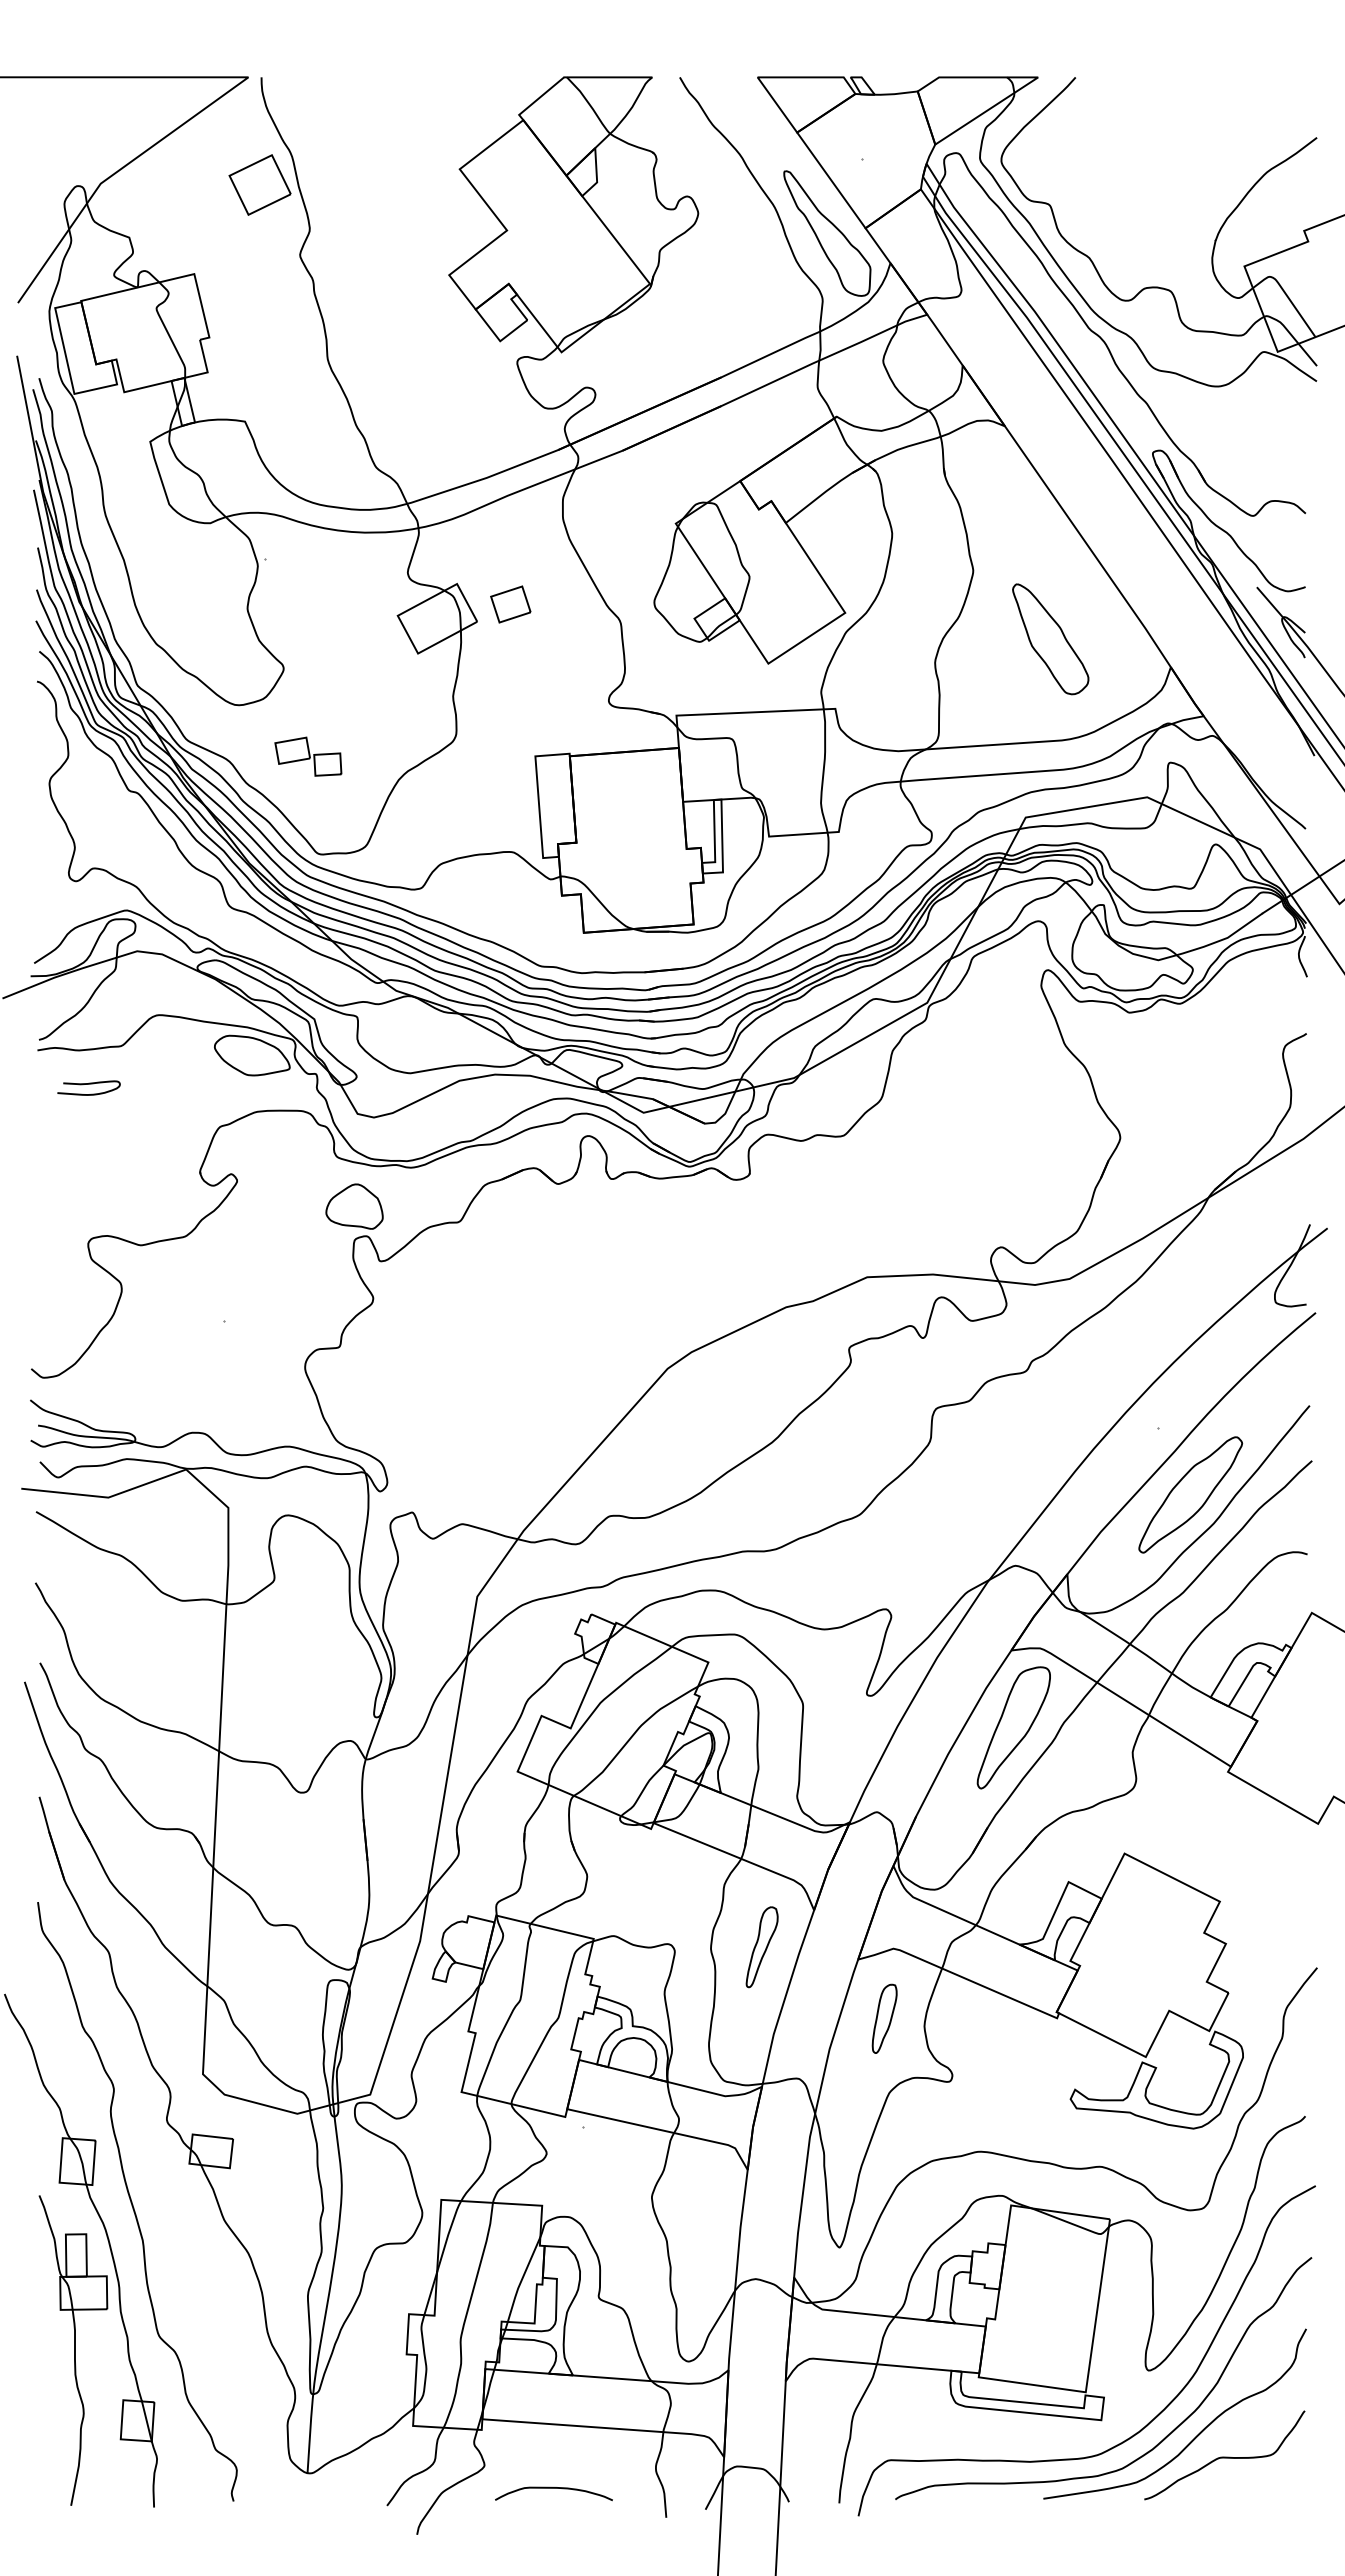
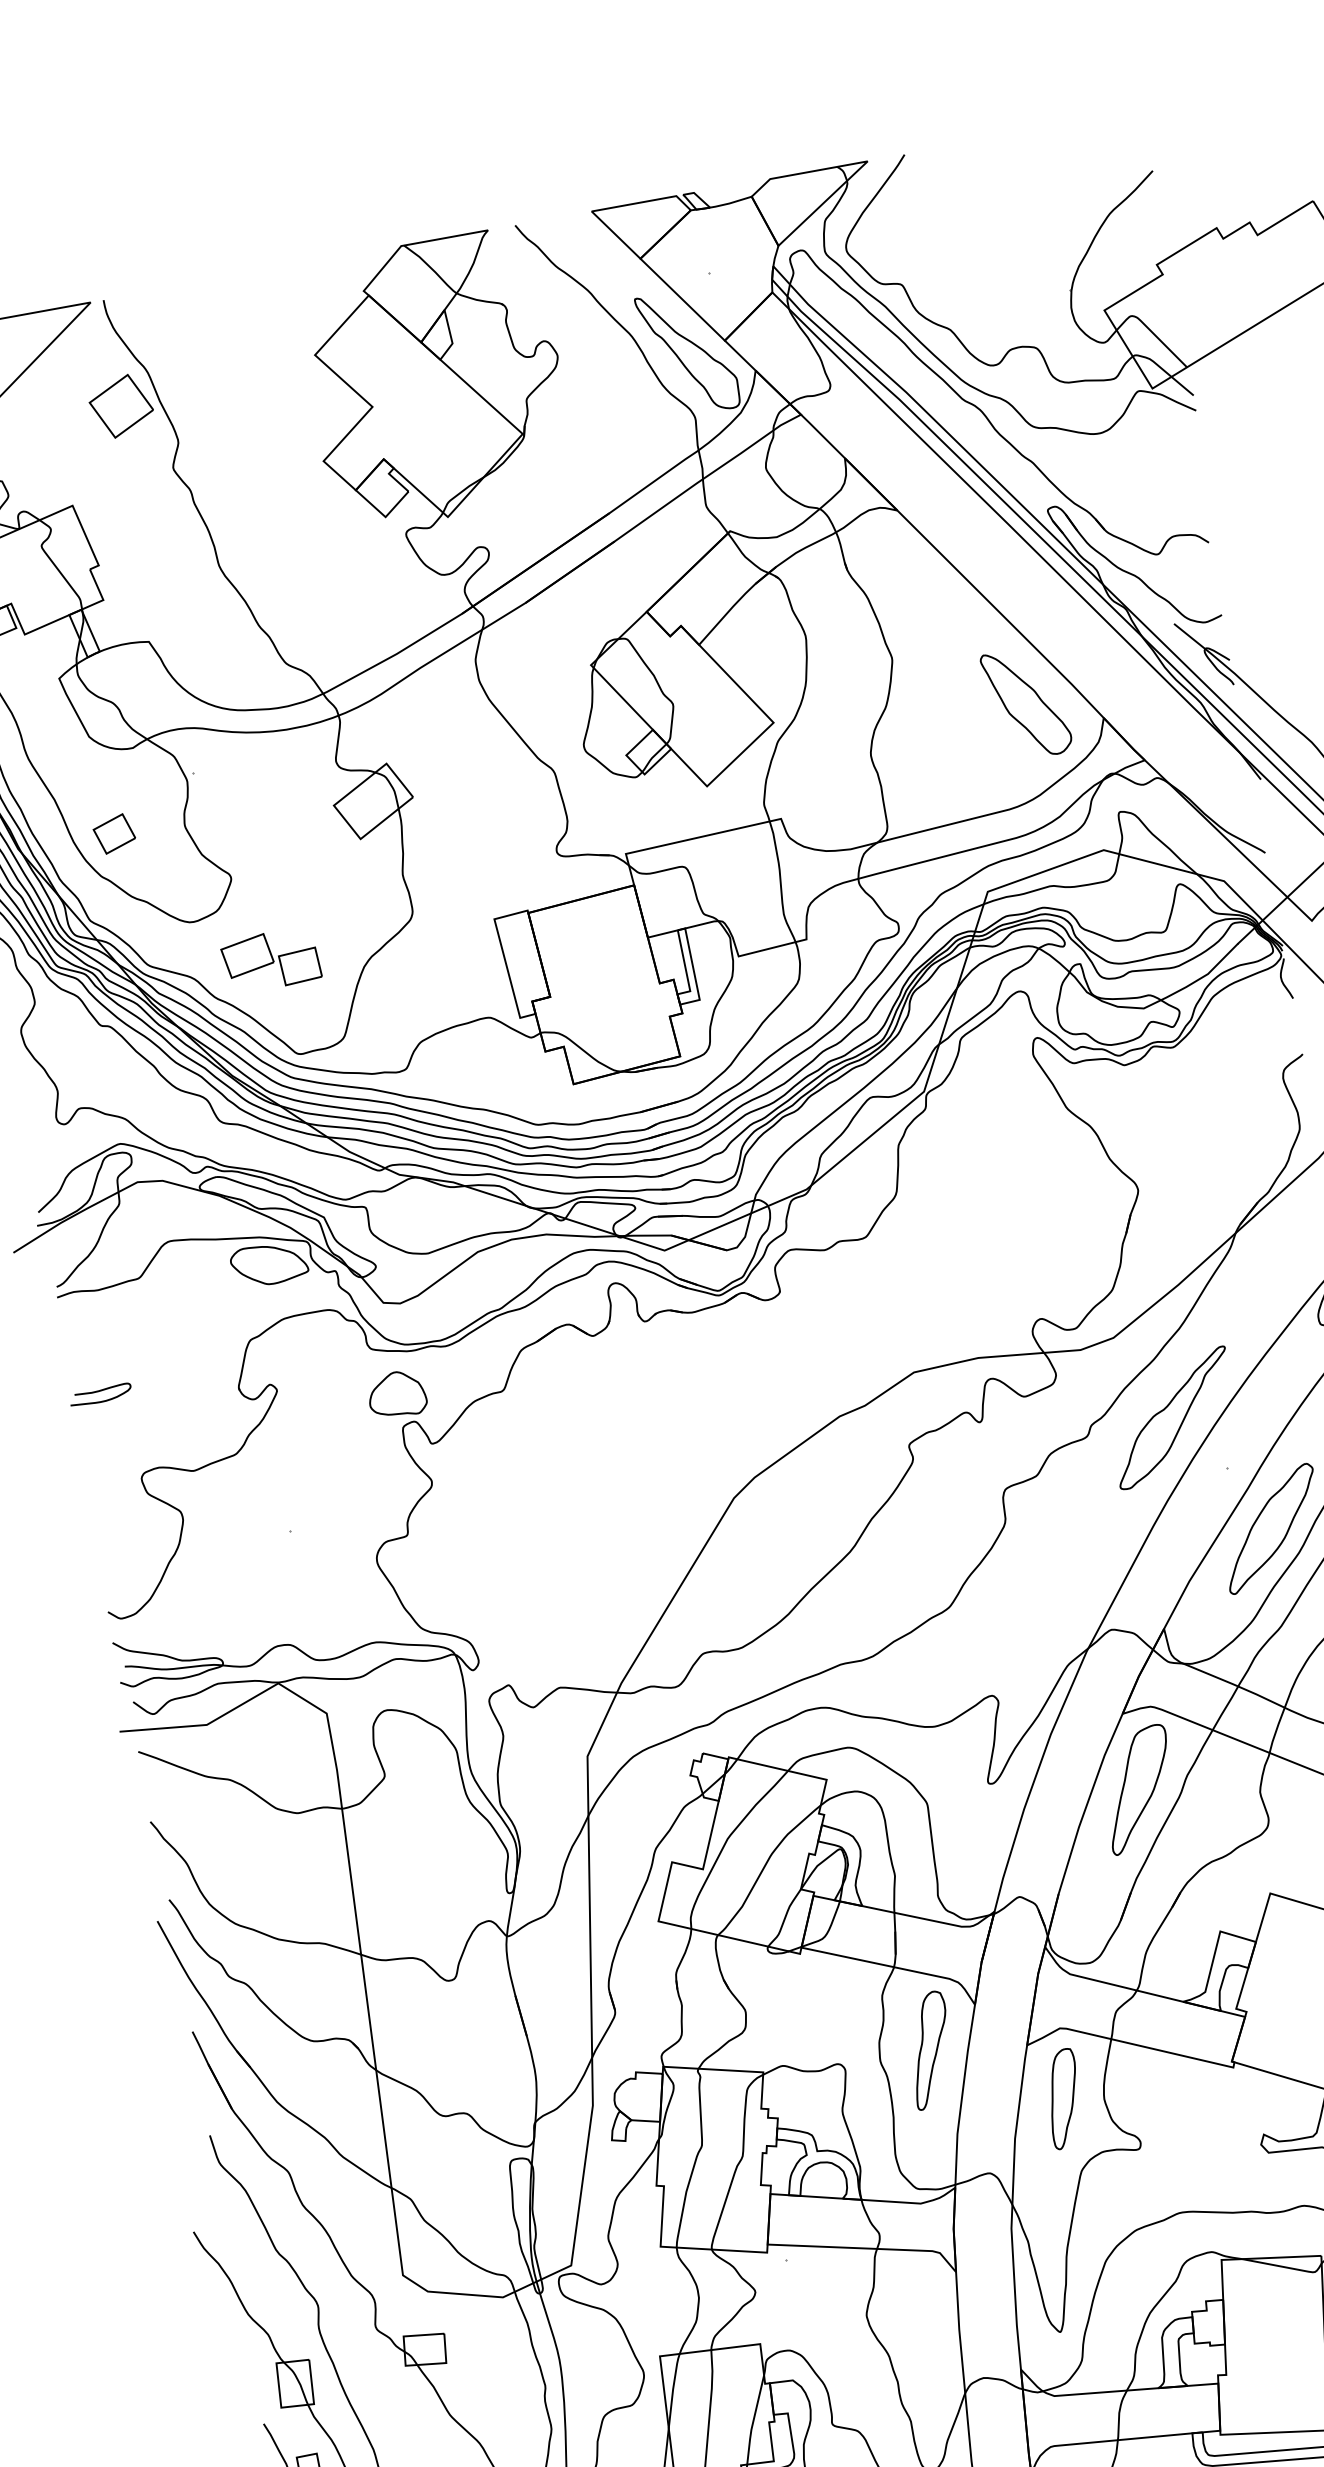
part: (510, 604) -> (114, 834), moved
part: (1050, 639) -> (1026, 703), moved
part: (308, 756) -> (271, 959), size x1.43
curve: (88, 1084) -> (99, 1391), moved
part: (1113, 1367) -> (1172, 1417), added
part: (762, 1947) -> (930, 2050), size x1.43
part: (884, 2018) -> (1063, 2098), size x1.43

